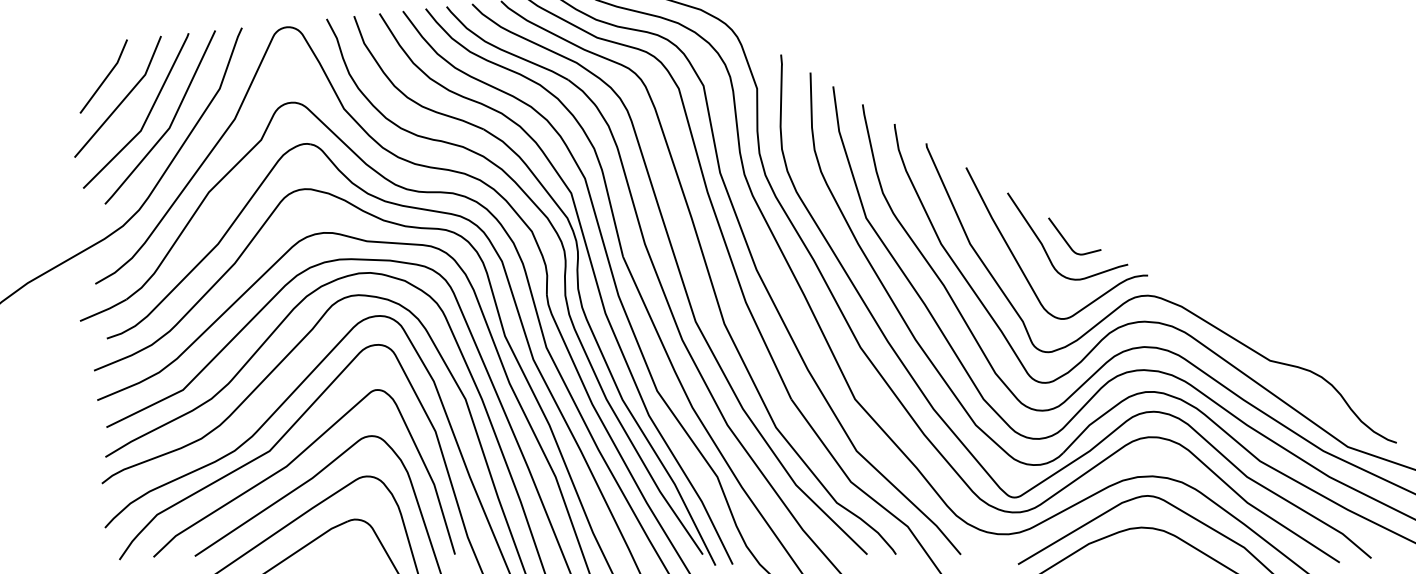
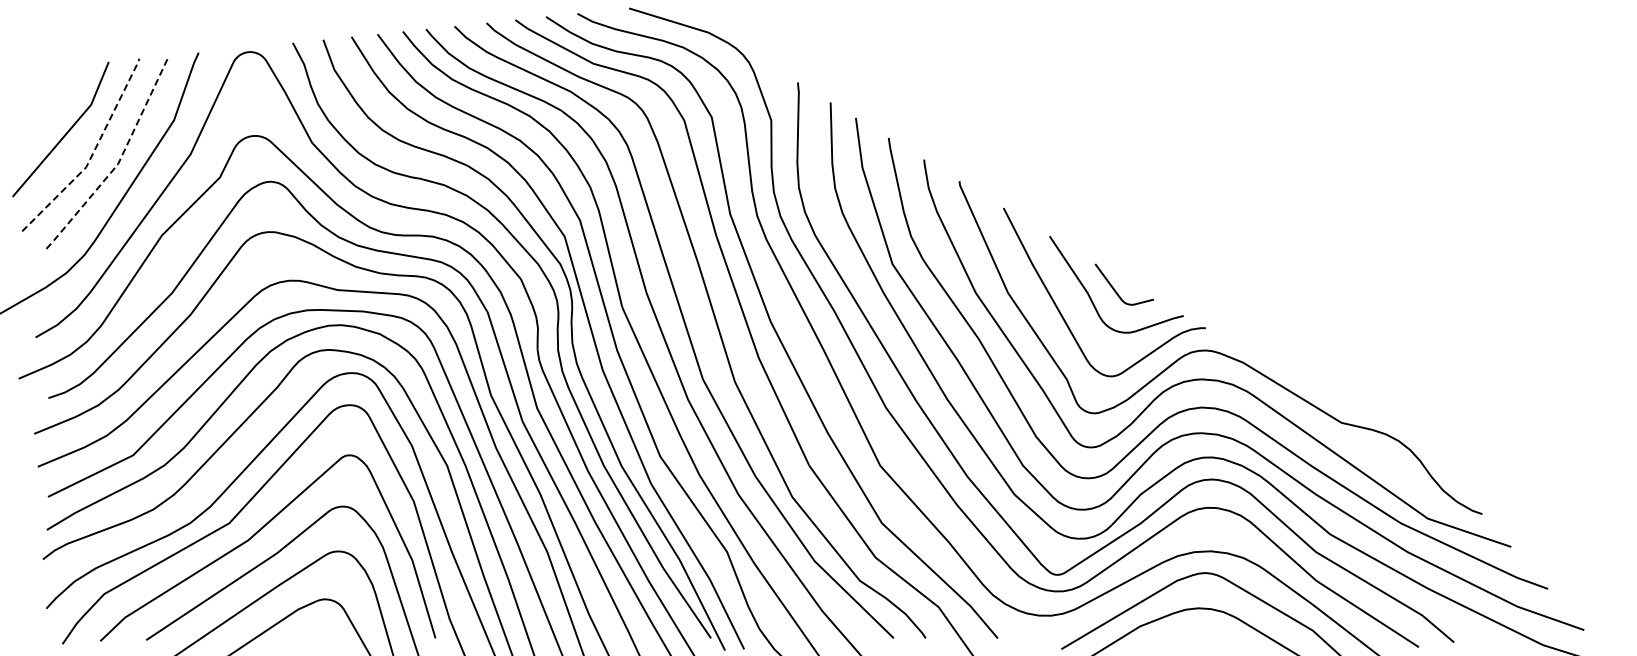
line: (105, 77) -> (46, 108), removed
line: (147, 118) -> (93, 153), solid -> dashed
line: (170, 124) -> (119, 160), solid -> dashed

